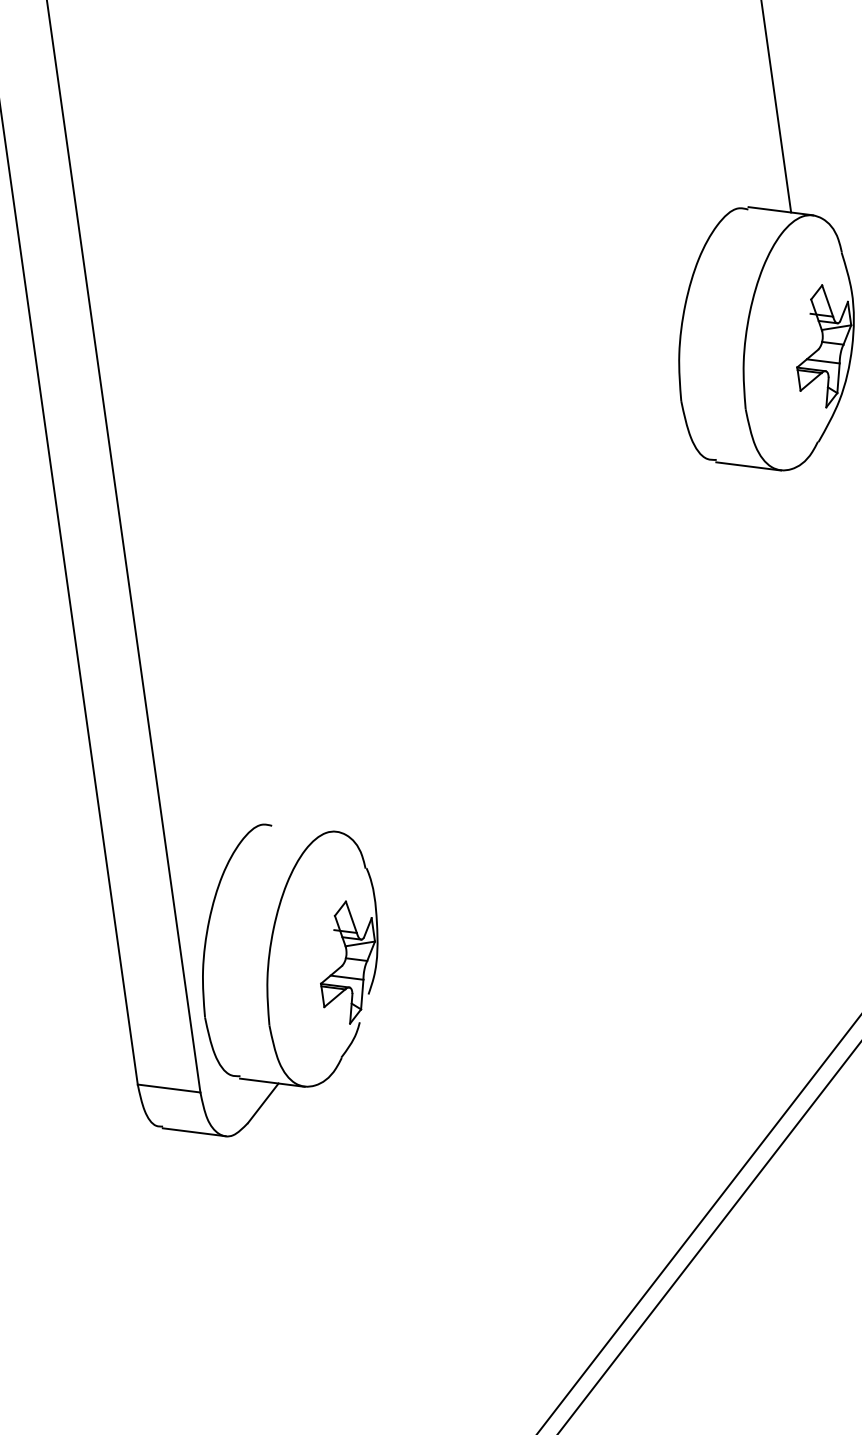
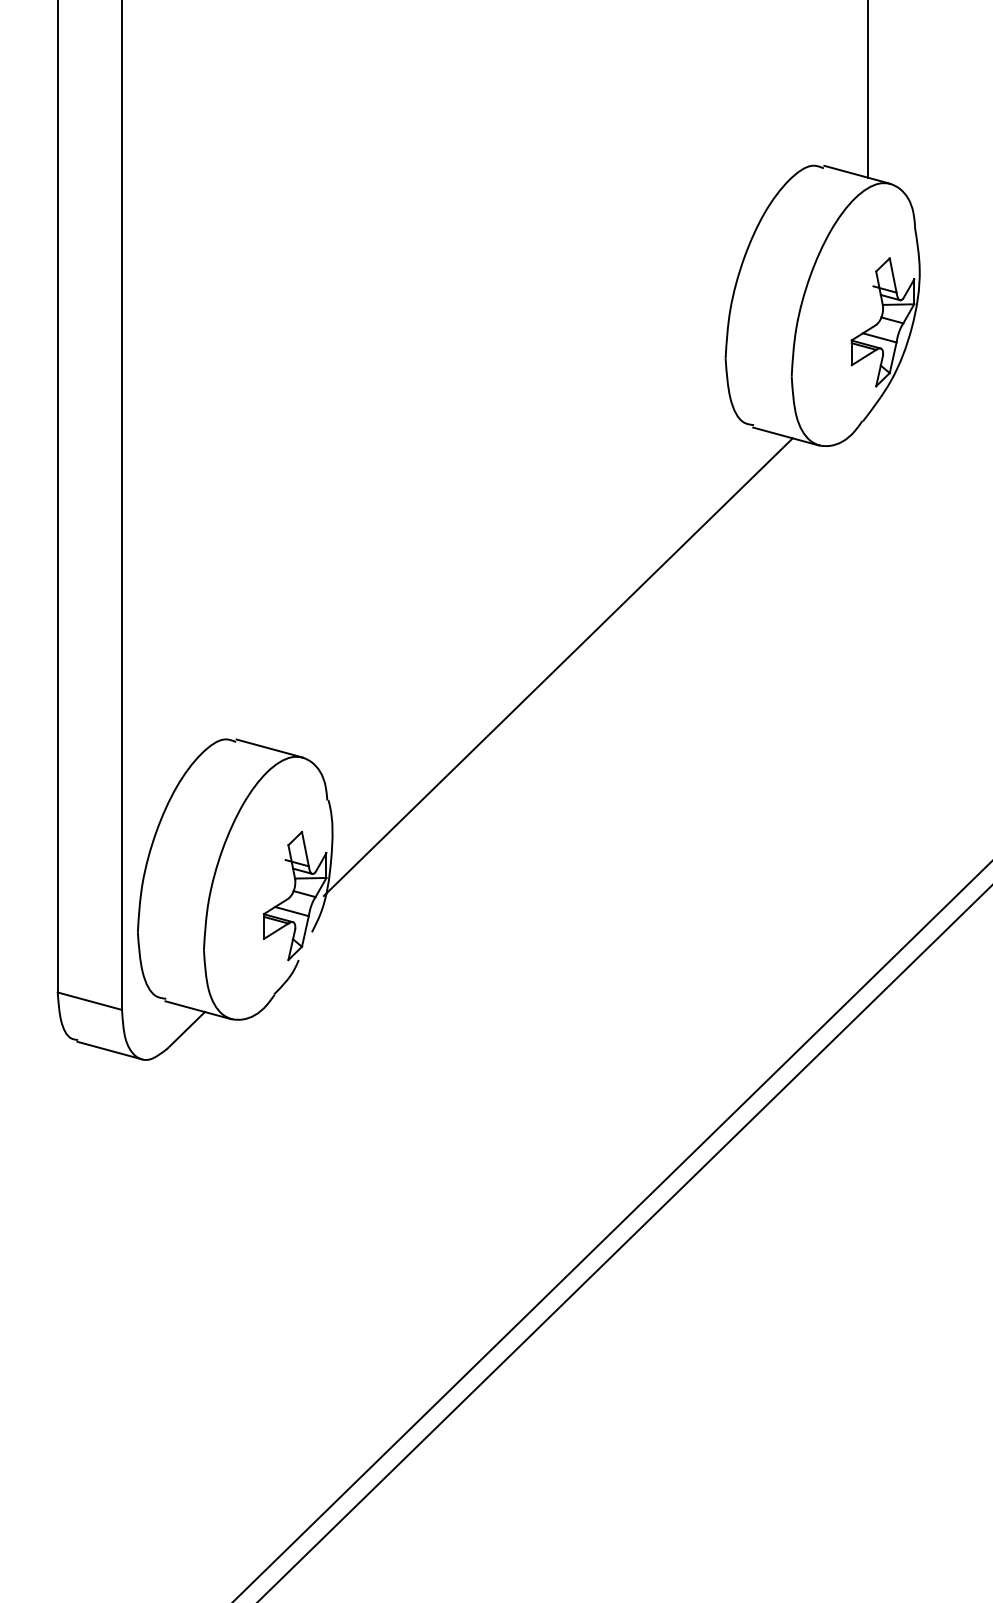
line: (564, 712) -> (557, 666), added
line: (304, 827) -> (269, 748), added

